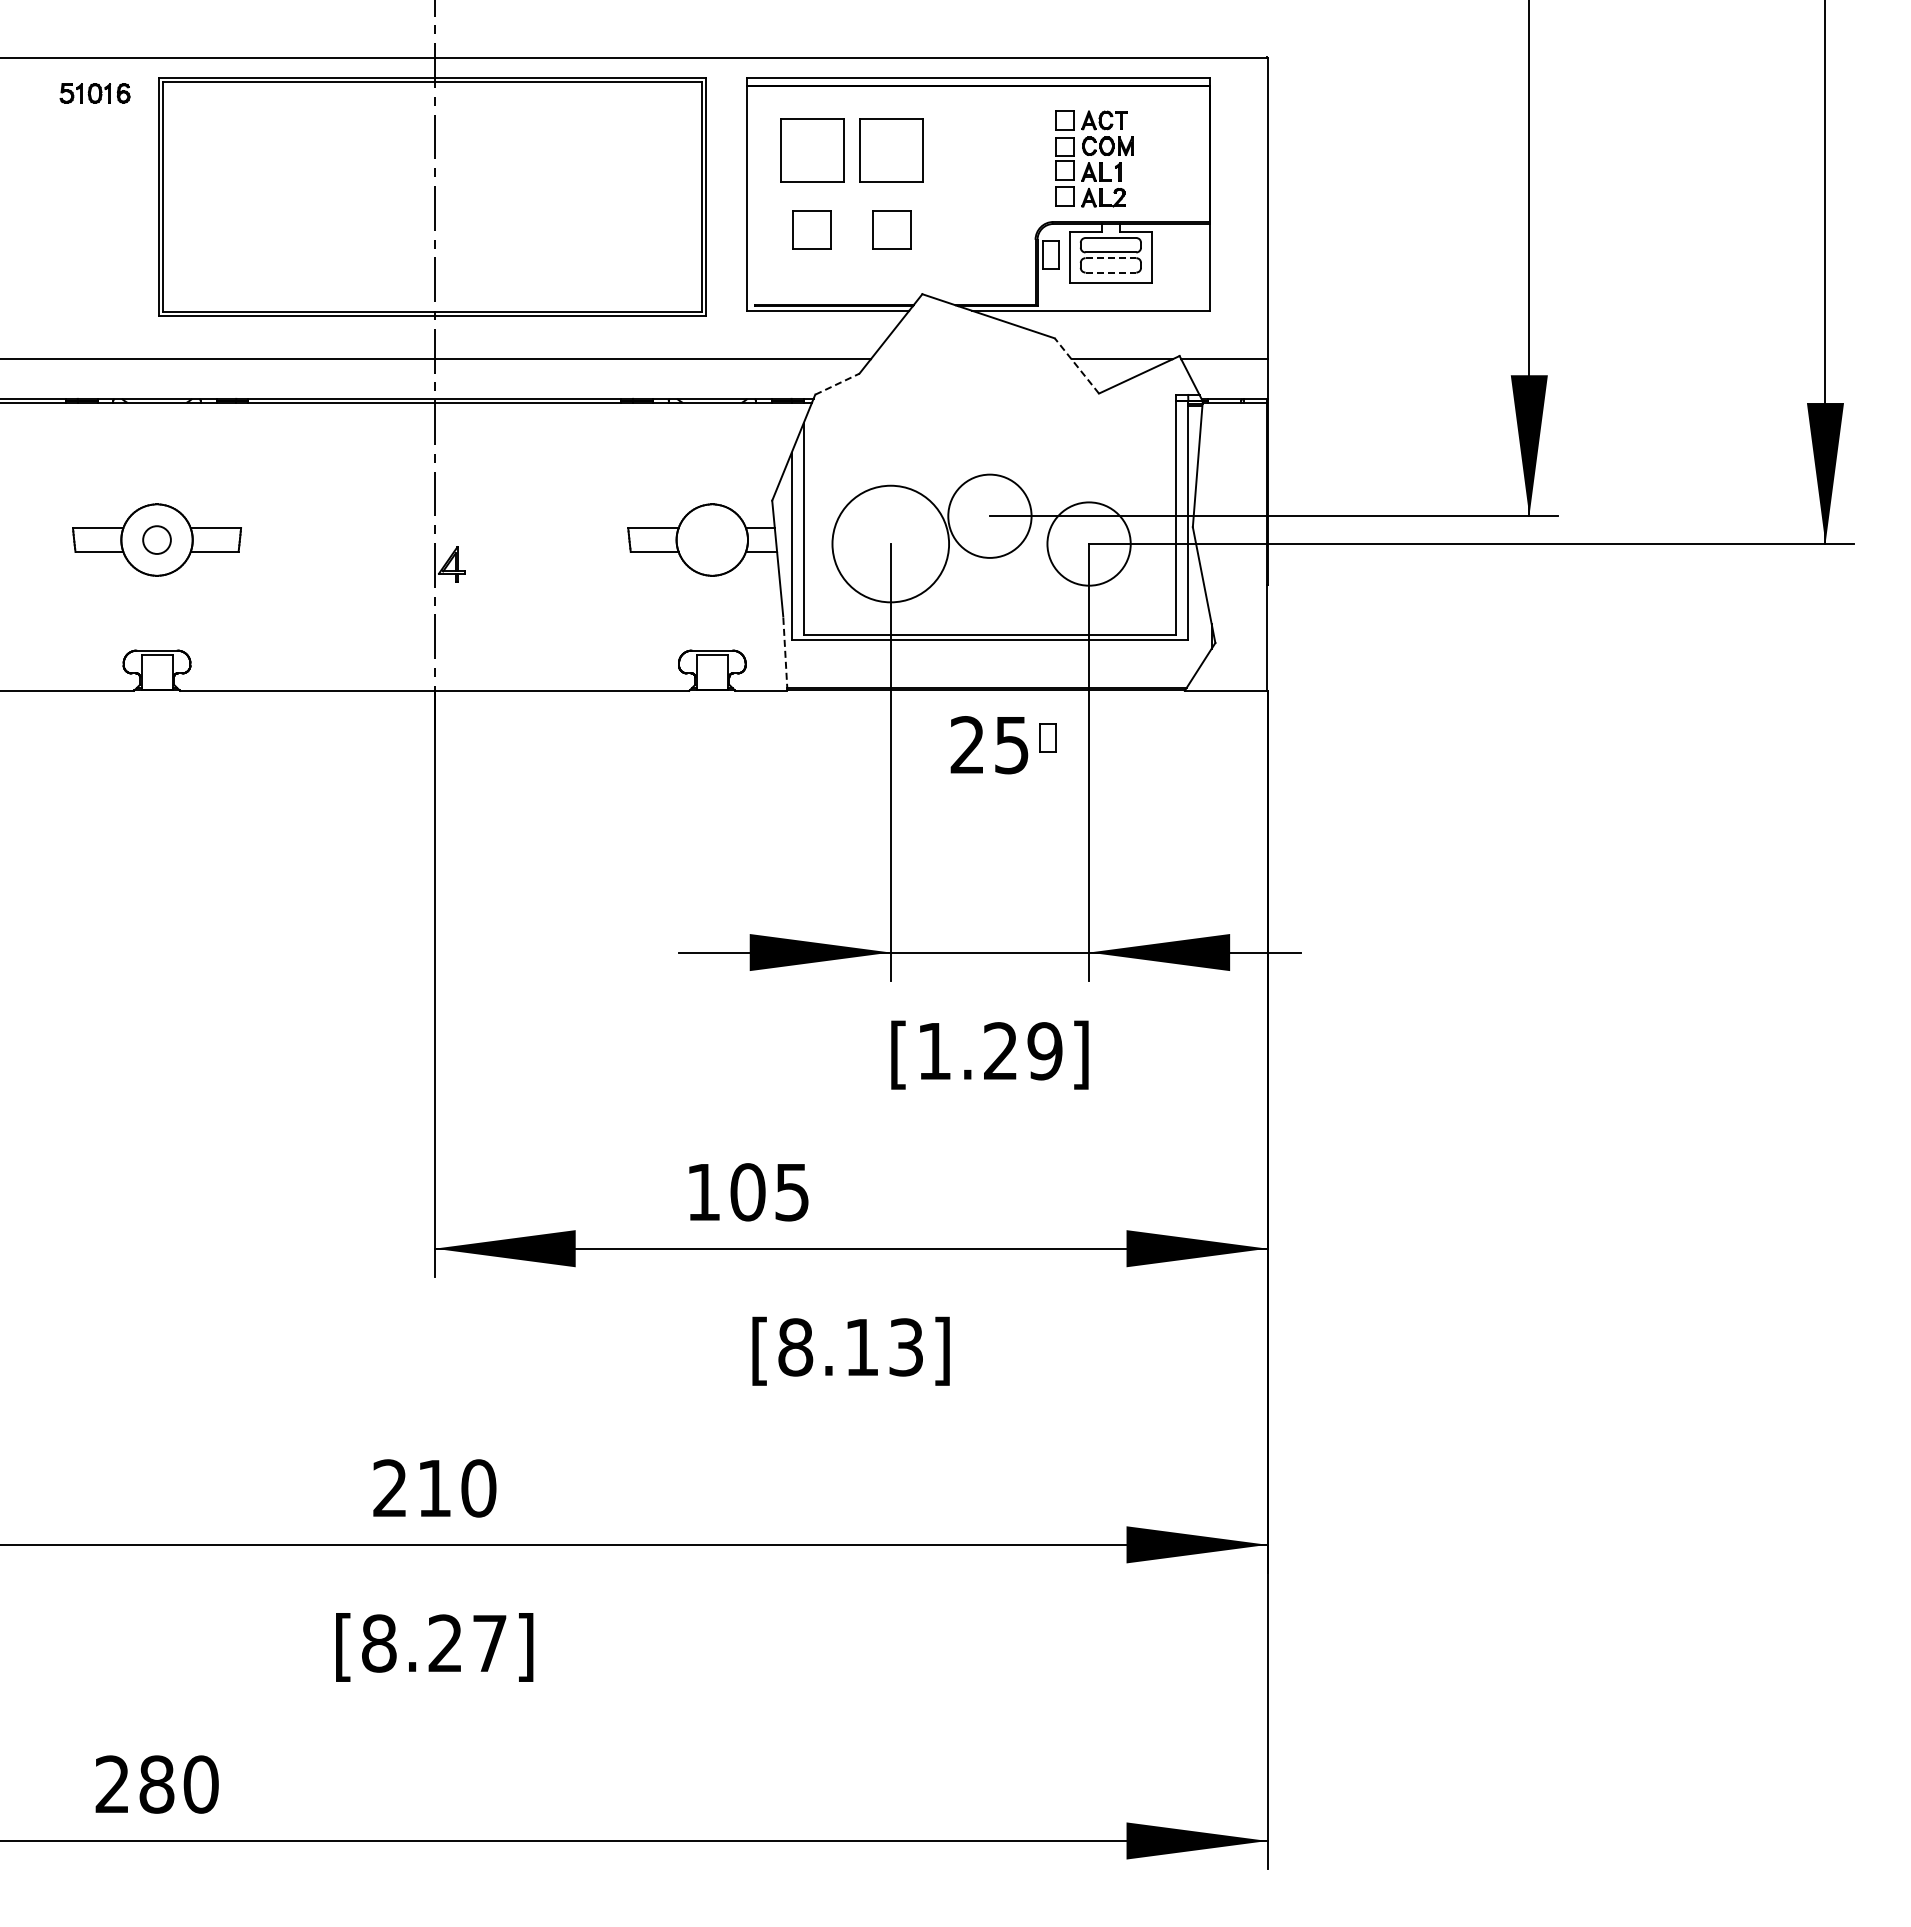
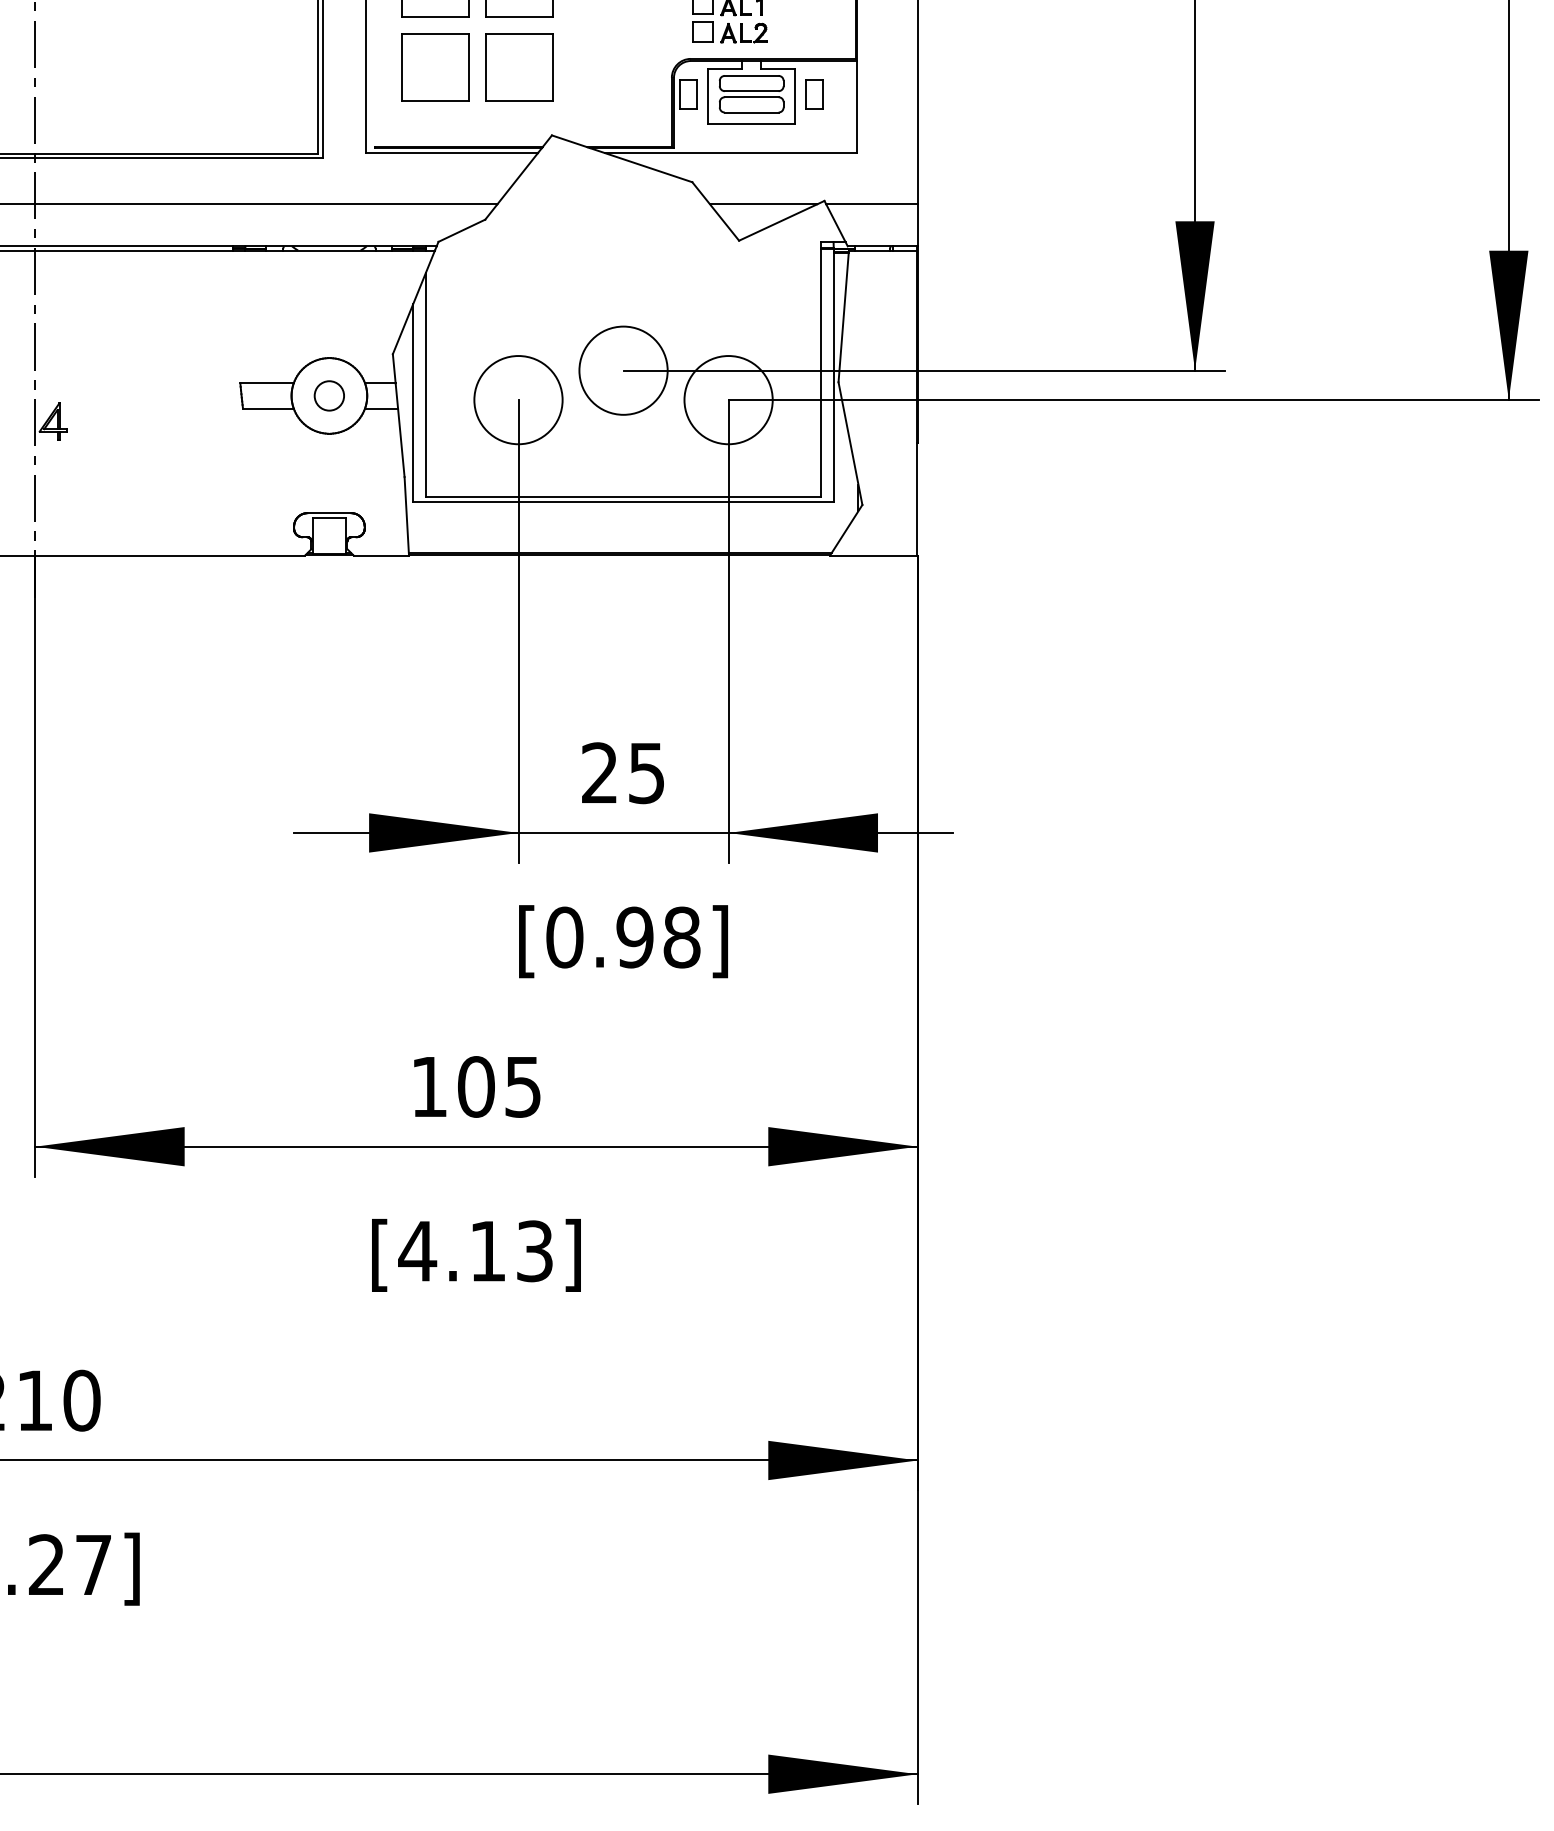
part: (812, 229) -> (435, 66), size x1.67
part: (891, 229) -> (519, 66), size x1.67
line: (1111, 258) -> (752, 97), dashed -> solid
line: (1111, 272) -> (752, 112), dashed -> solid
line: (1076, 365) -> (715, 210), dashed -> solid
line: (837, 383) -> (462, 230), dashed -> solid
circle: (712, 539) -> (329, 395), added
circle: (890, 543) -> (518, 399), size x0.71
line: (785, 653) -> (406, 516), dashed -> solid
part: (1047, 737) -> (813, 93), moved
text: (989, 745) -> (623, 773), moved
text: (989, 1051) -> (623, 937), [1.29] -> [0.98]
text: (748, 1192) -> (476, 1087), moved
text: (795, 1347) -> (417, 1251), [8.13] -> [4.13]

